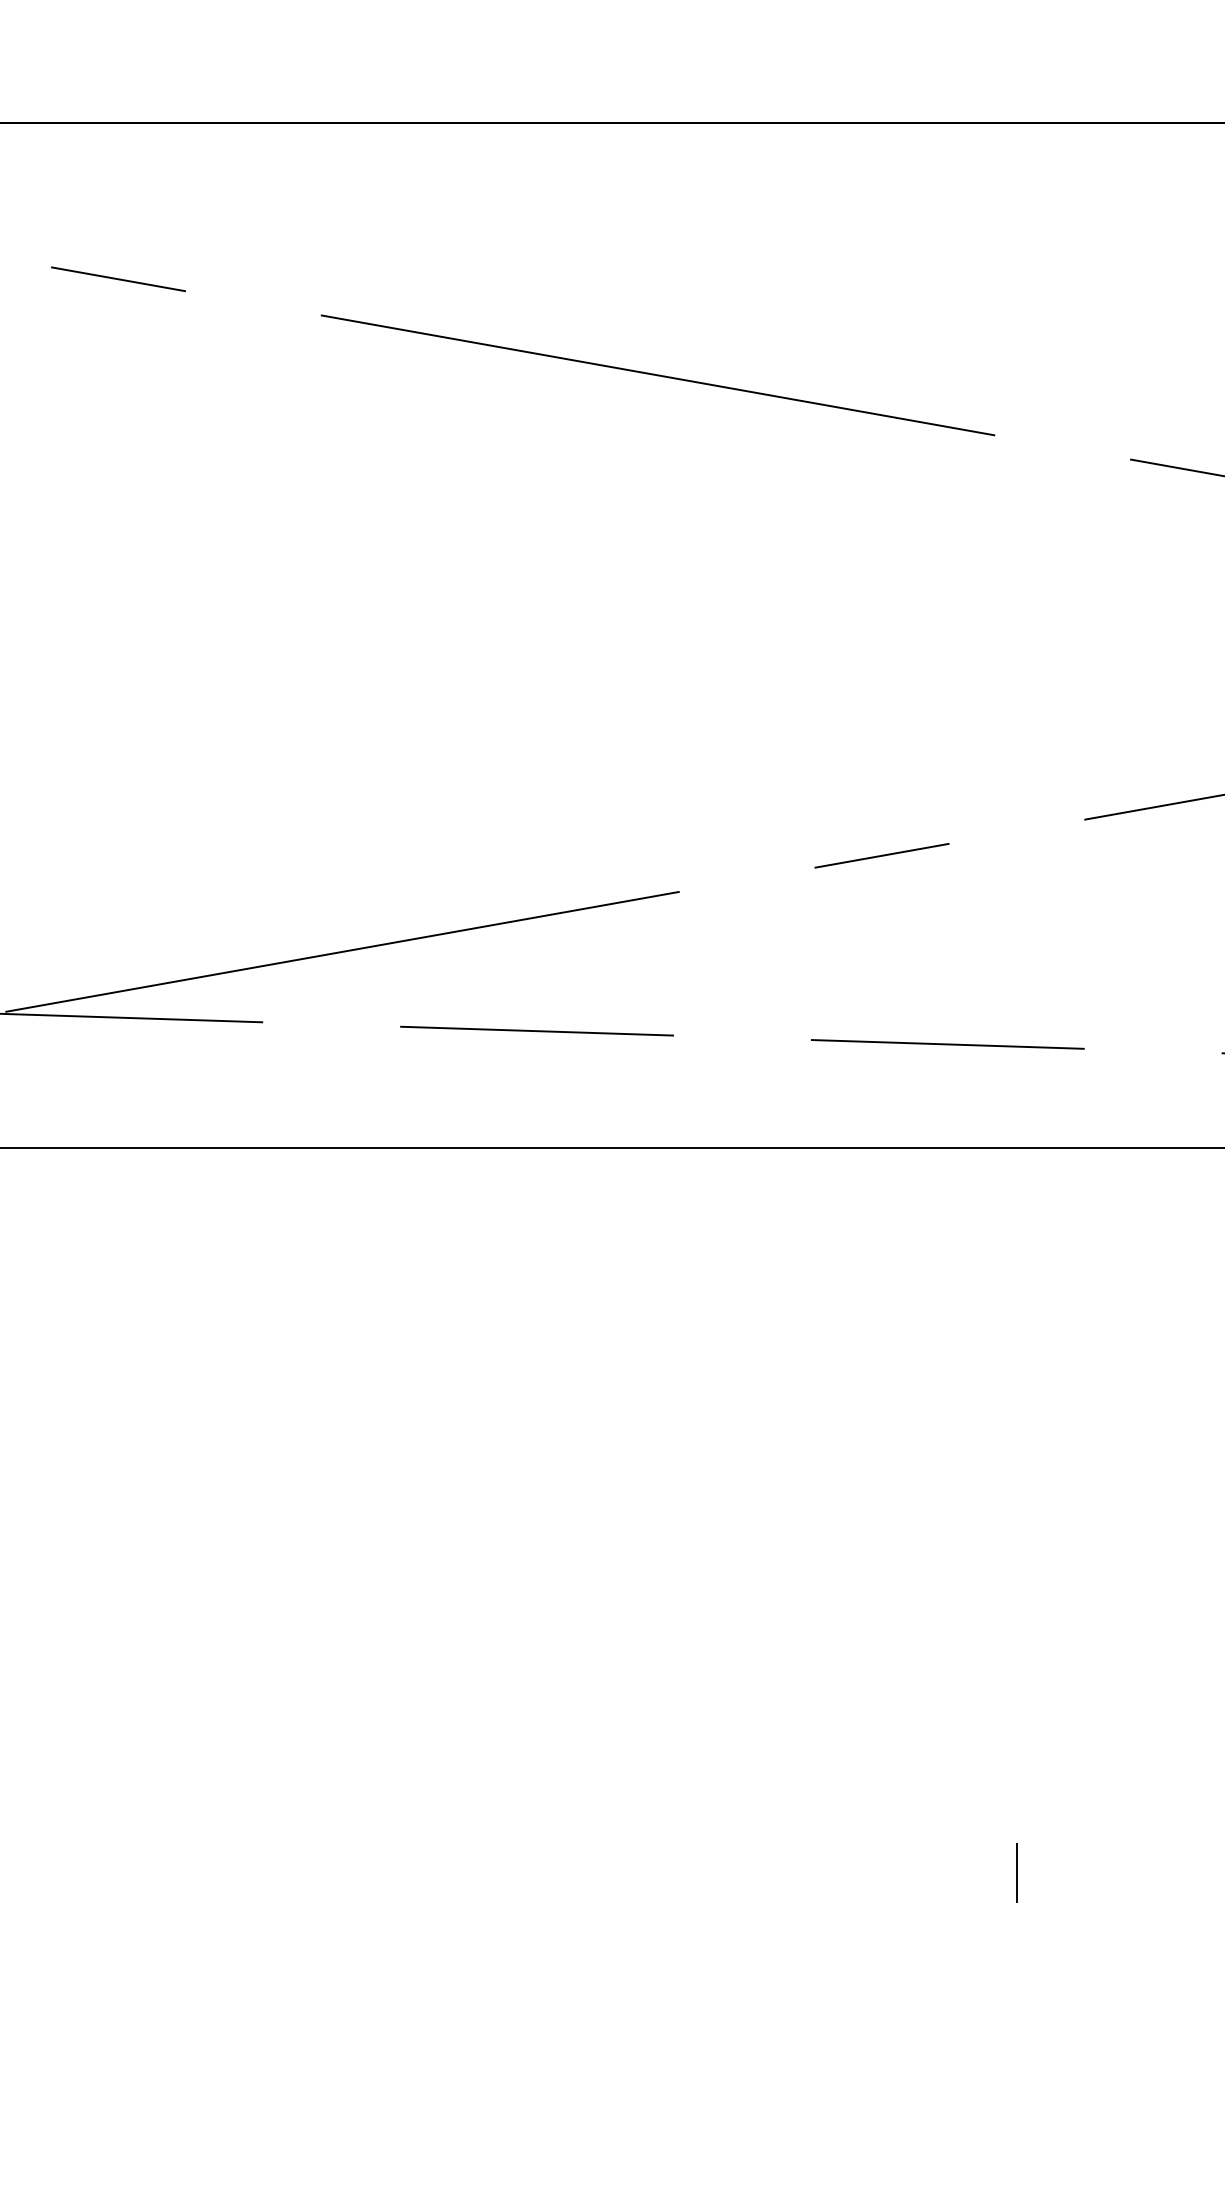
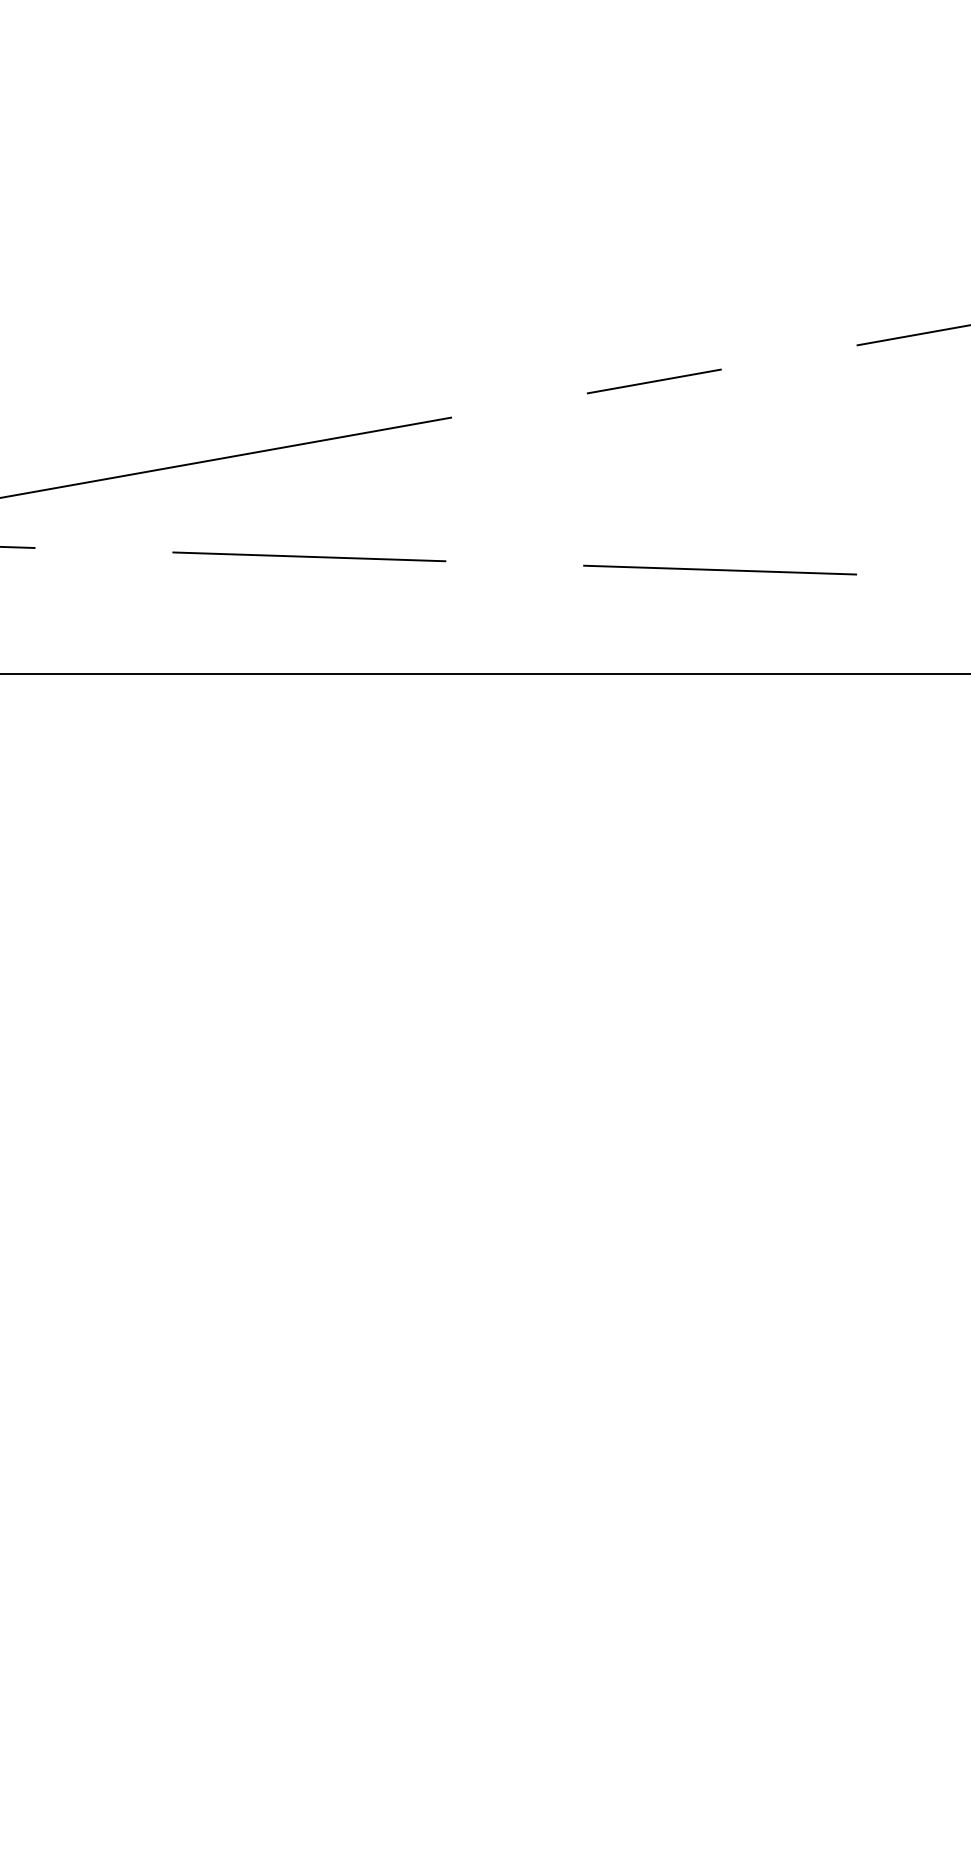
line: (1016, 1872) -> (788, 1398), removed

